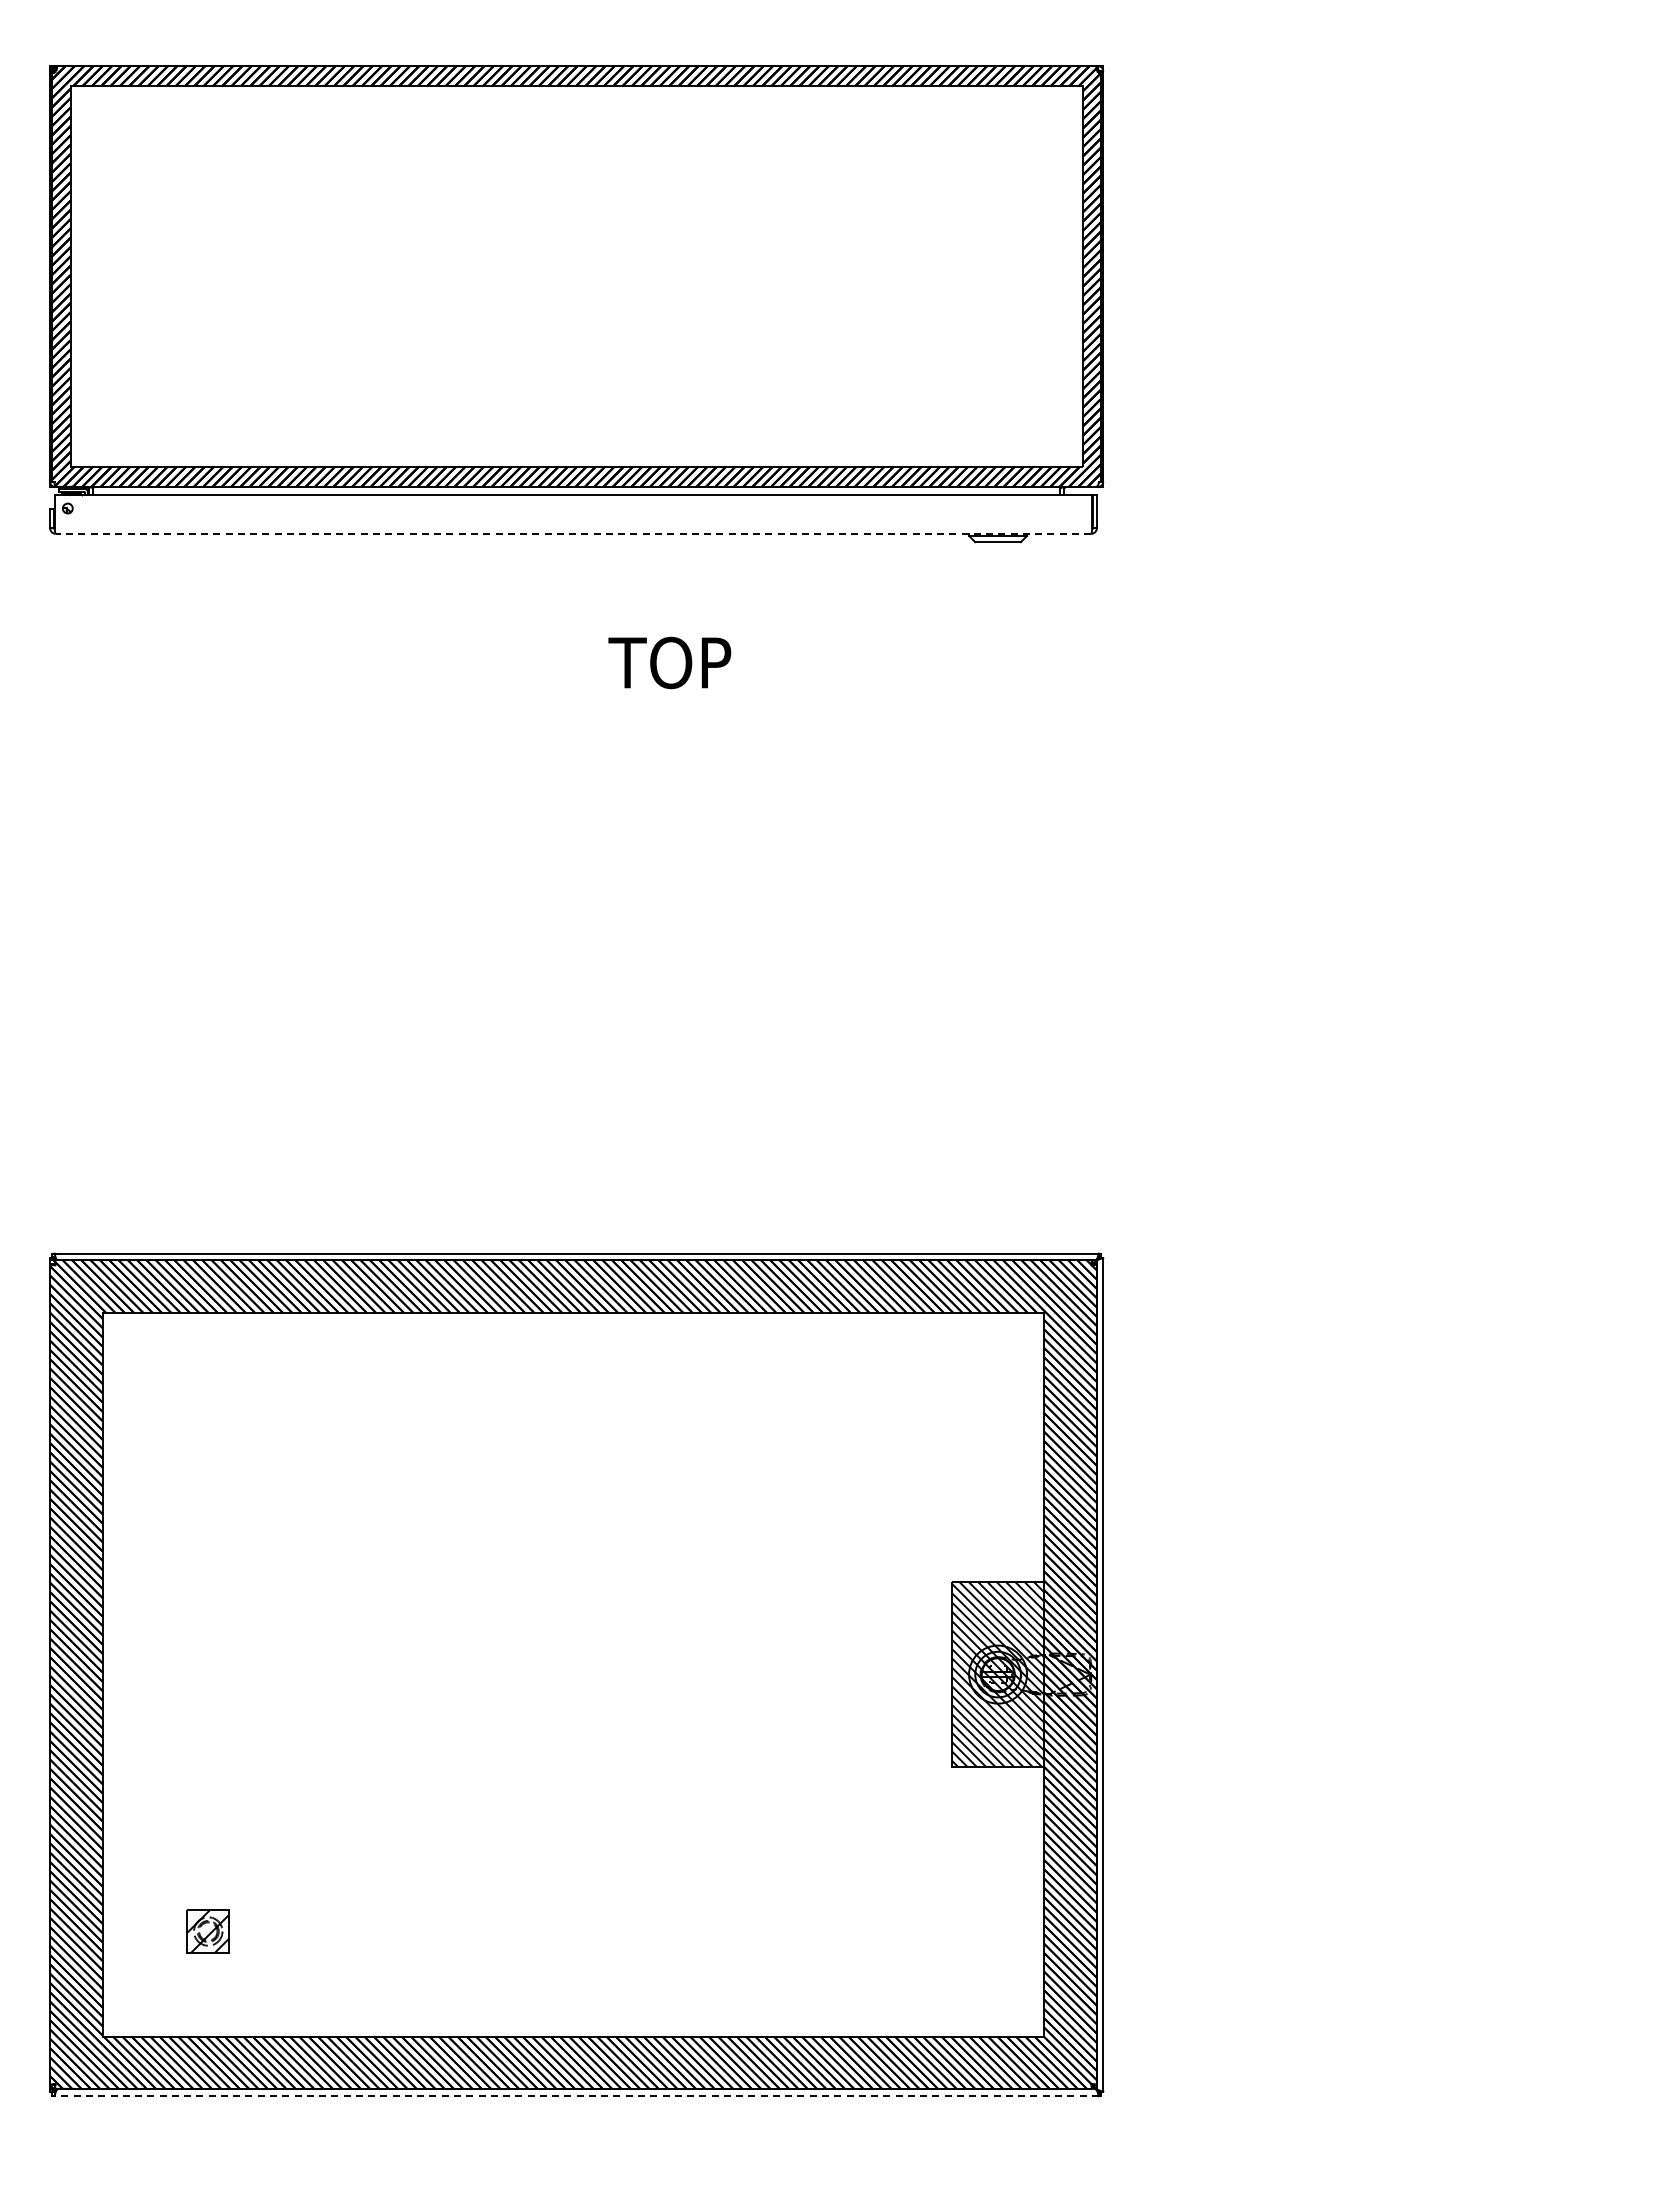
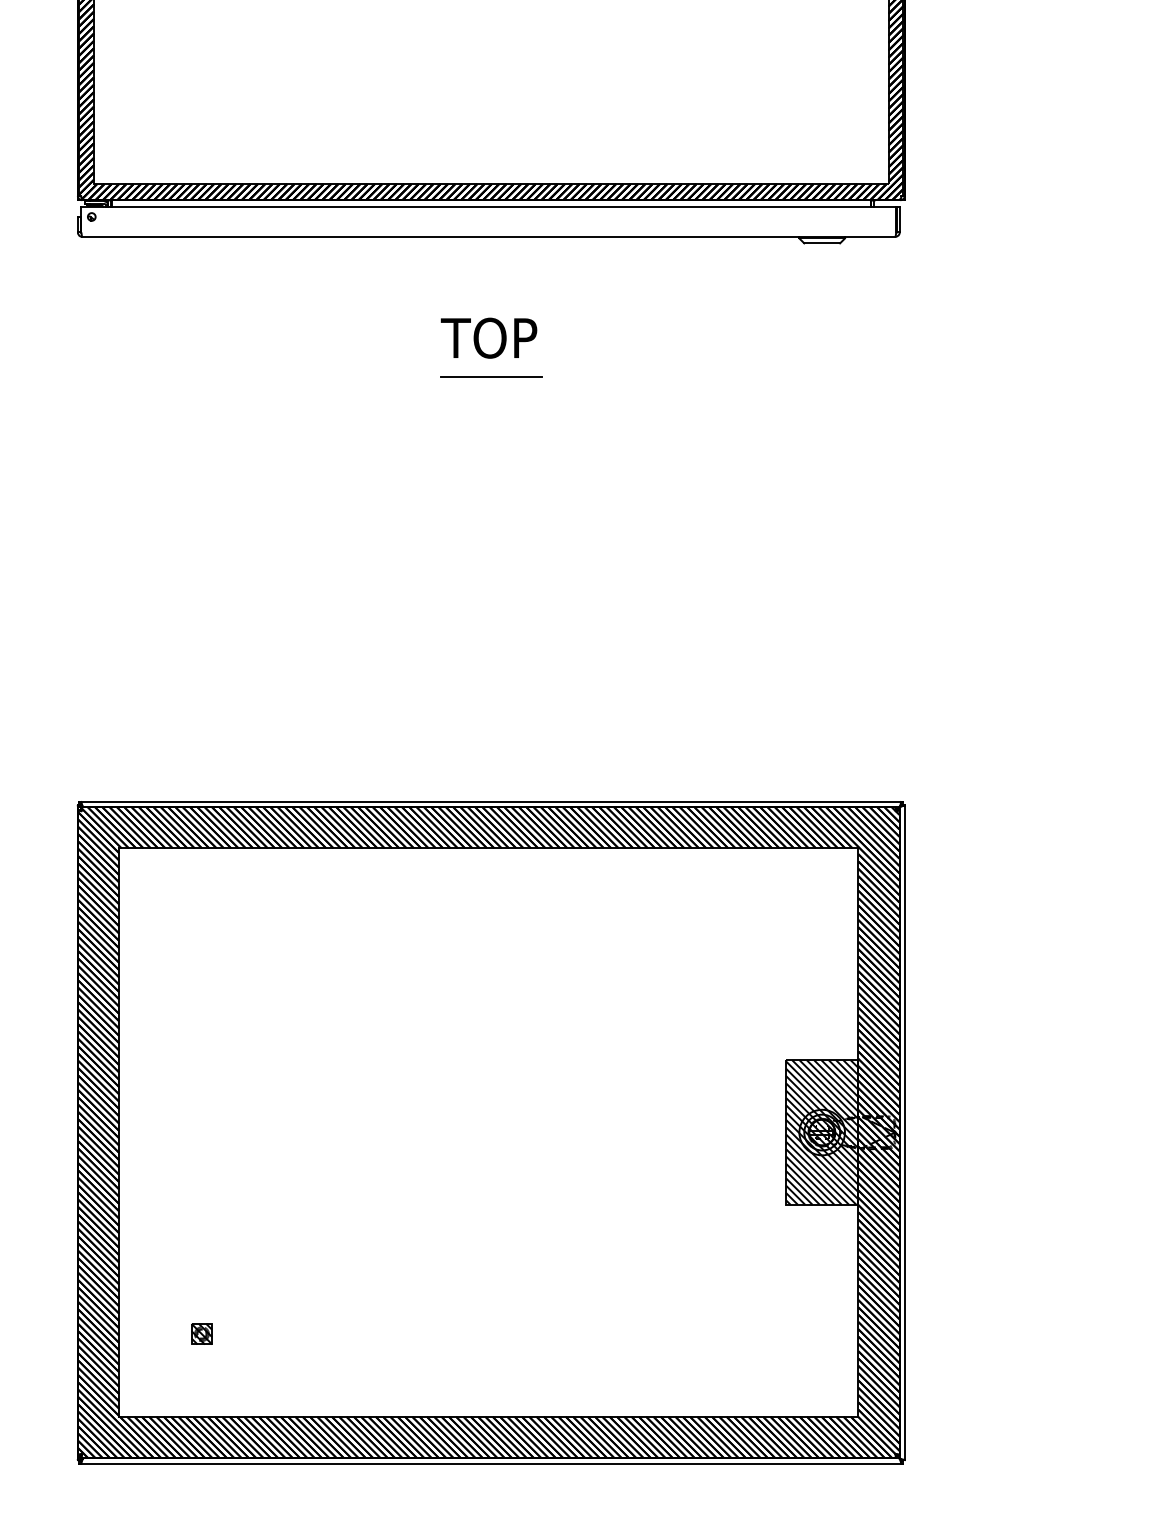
line: (573, 533) -> (488, 236), dashed -> solid
text: (669, 662) -> (488, 337), moved
line: (576, 712) -> (491, 377), added
part: (207, 1930) -> (201, 1333), size x0.62
line: (576, 2096) -> (491, 1463), dashed -> solid

